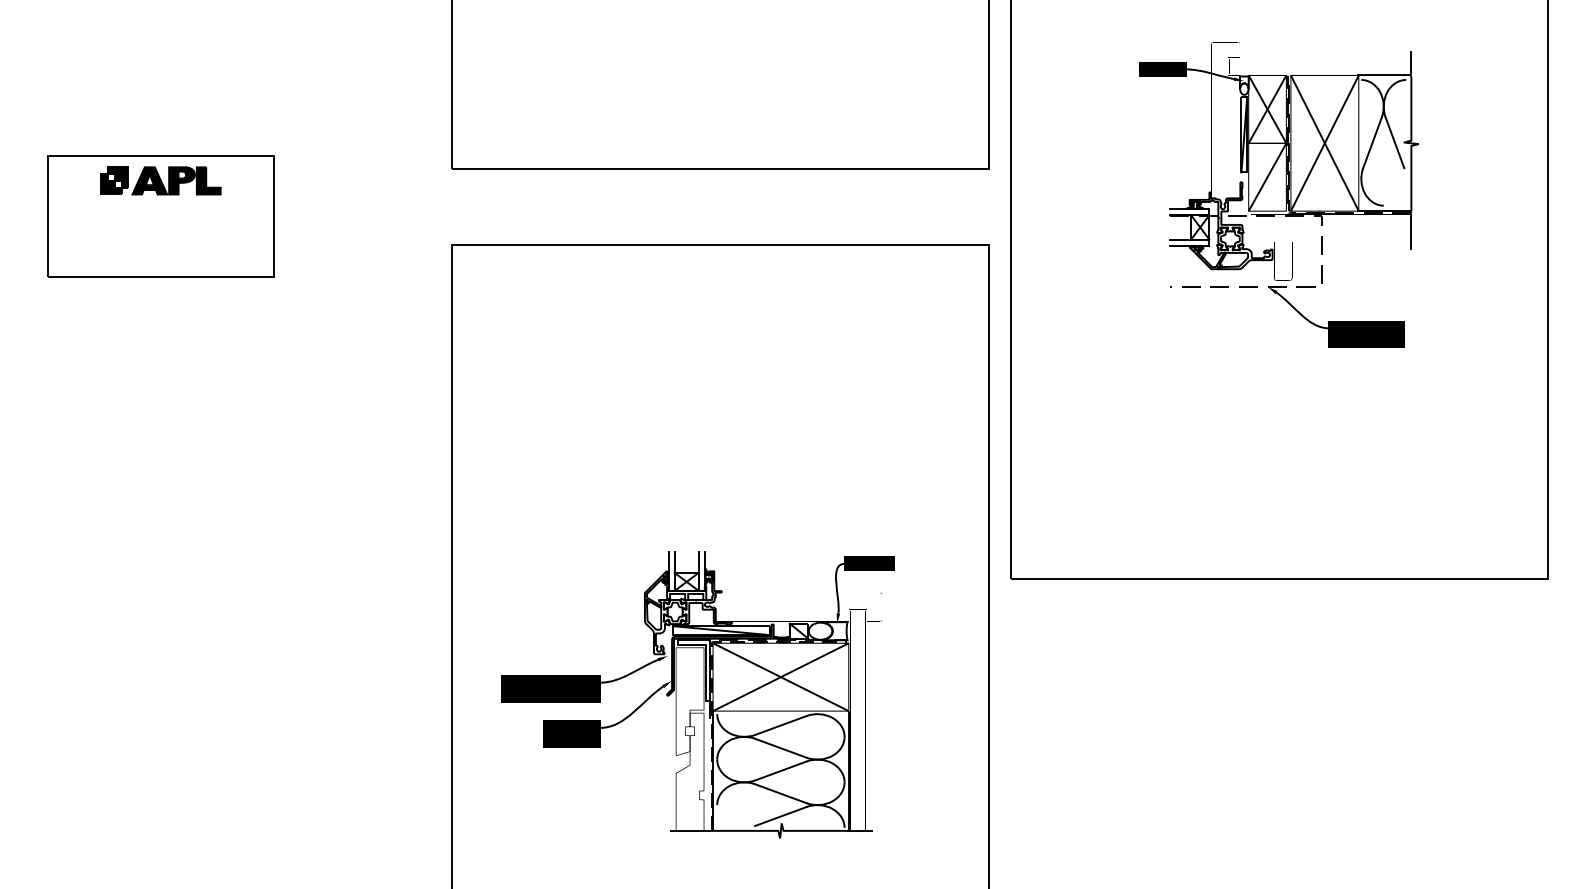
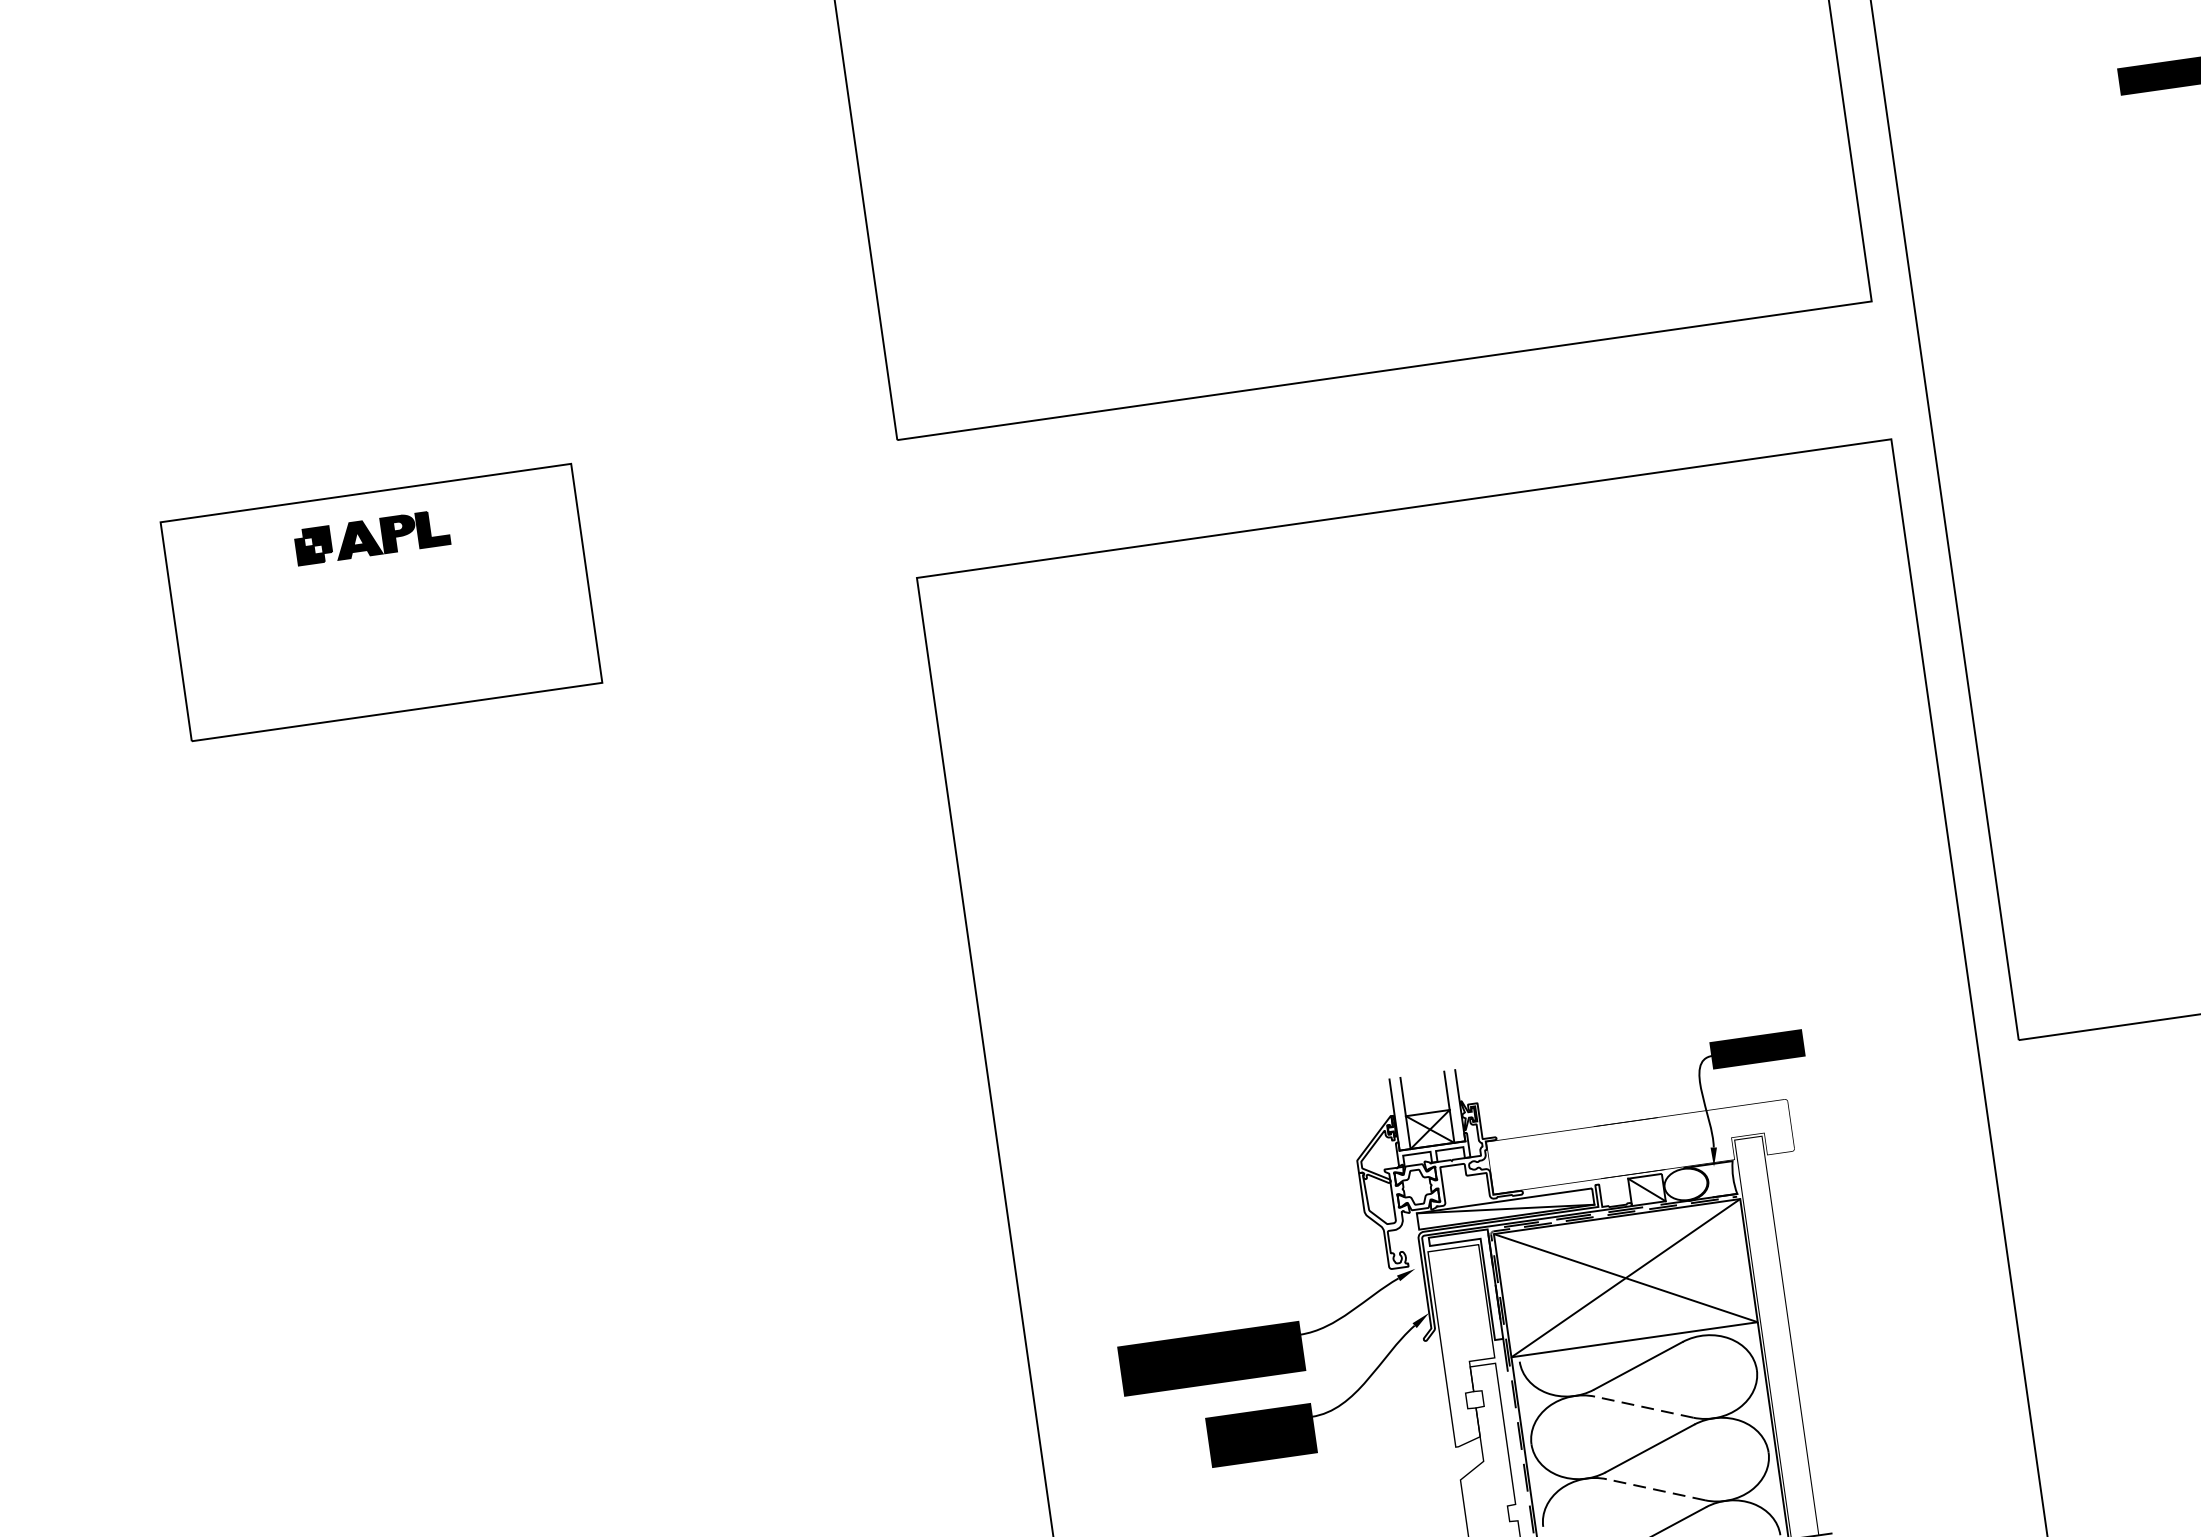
part: (160, 180) -> (371, 536), size x0.7
line: (780, 748) -> (1643, 1407), solid -> dashed
line: (780, 793) -> (1655, 1489), solid -> dashed

